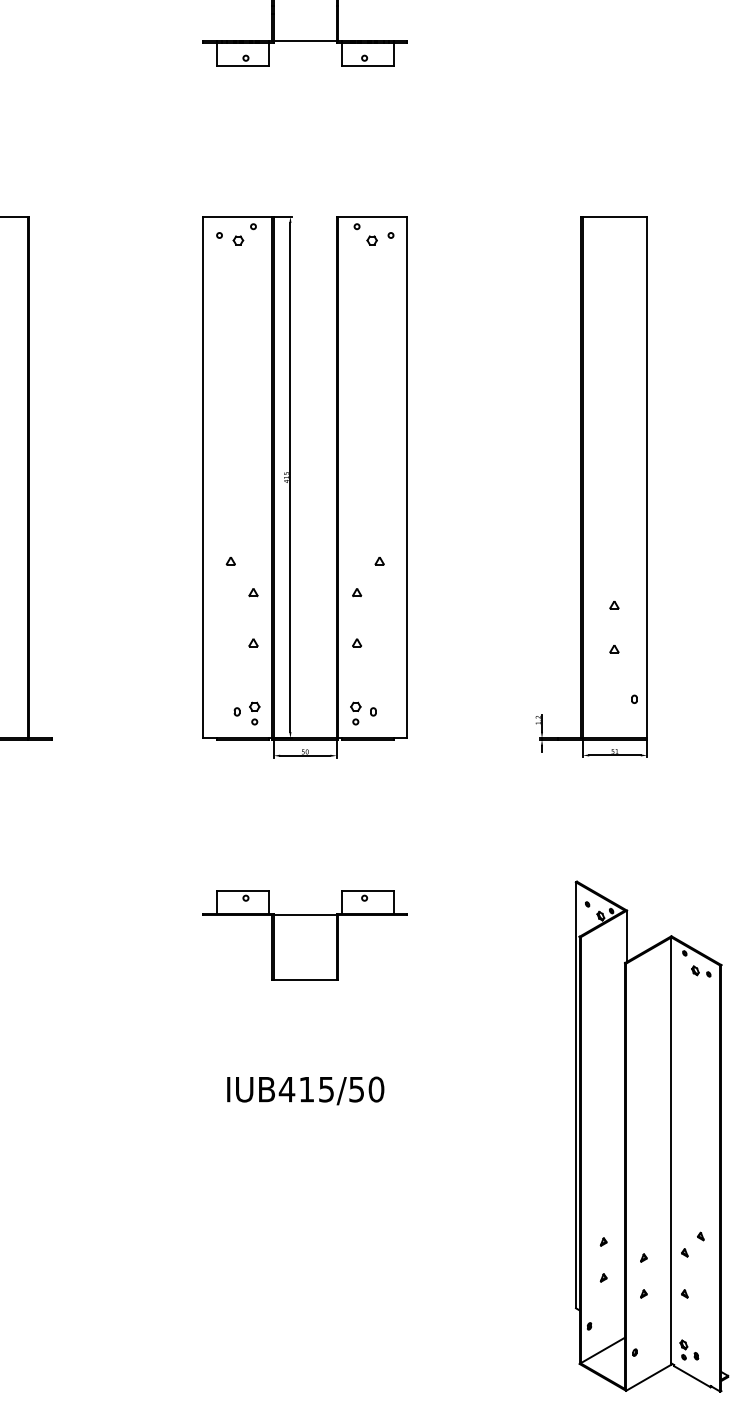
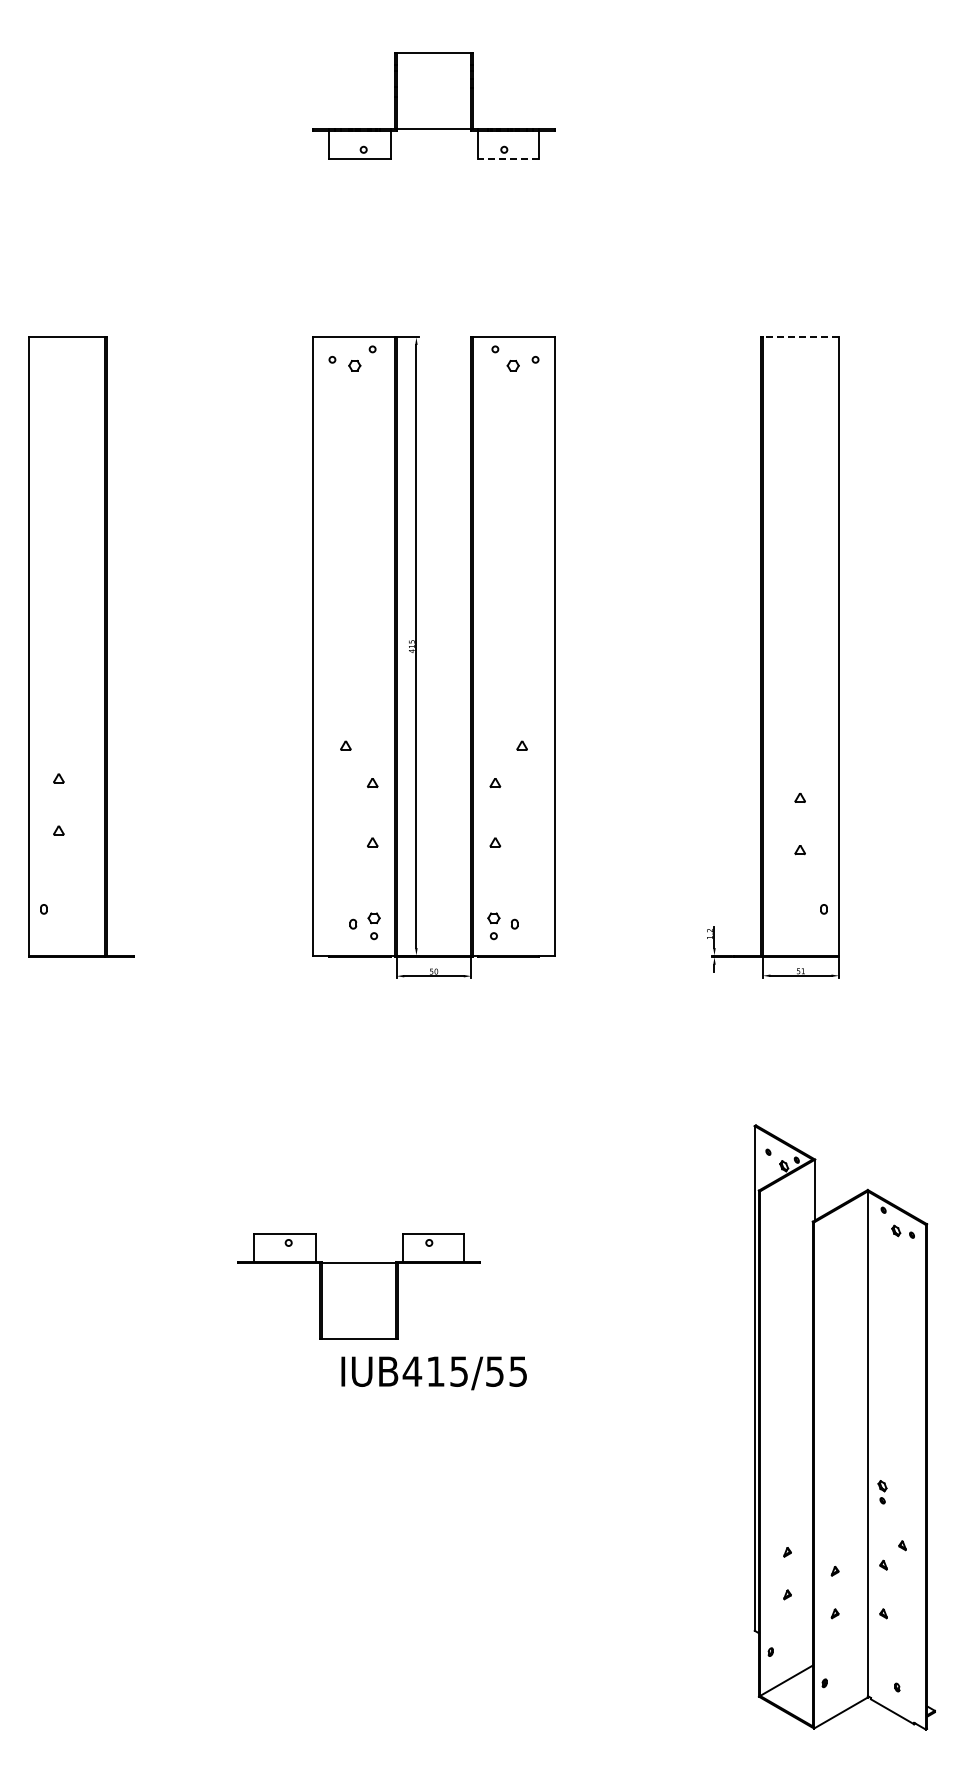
line: (368, 65) -> (508, 158), solid -> dashed
line: (614, 216) -> (800, 337), solid -> dashed
part: (304, 934) -> (358, 1286), moved
text: (376, 1089) -> (518, 1371), IUB415/50 -> IUB415/55
part: (683, 1350) -> (882, 1492), moved

